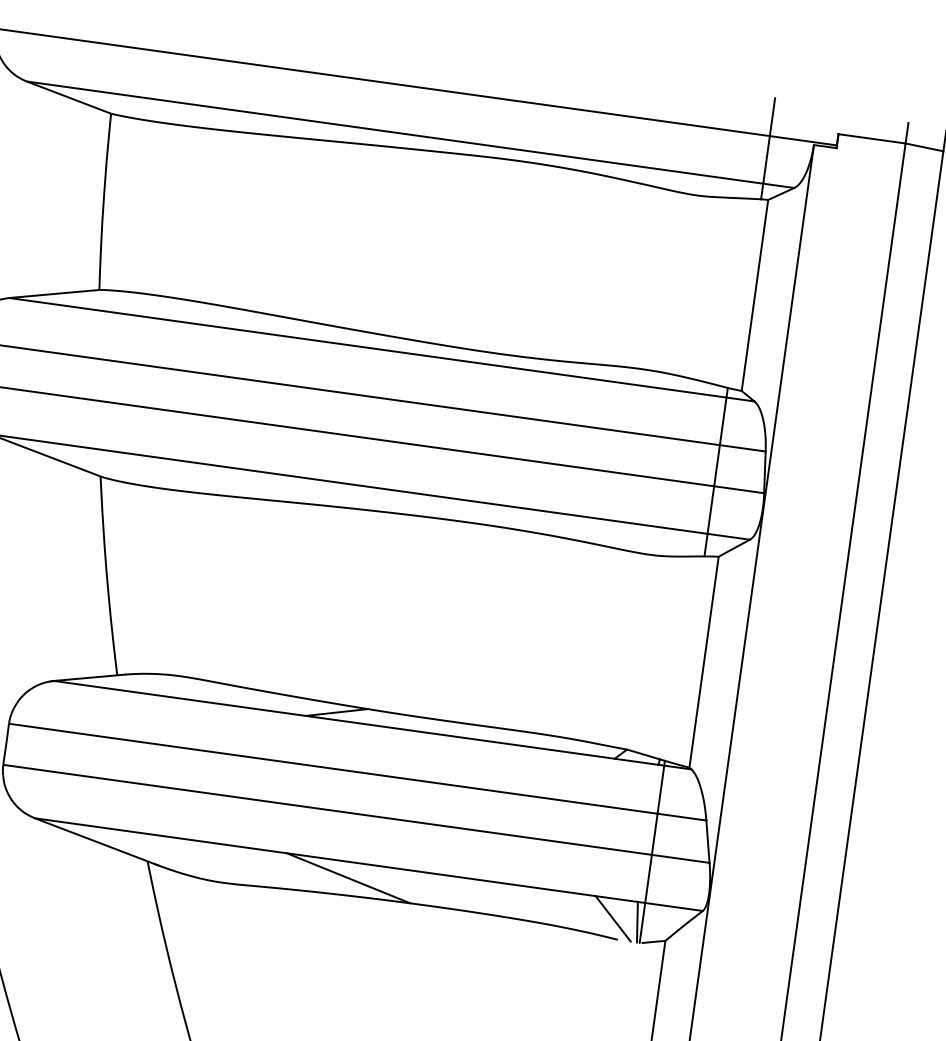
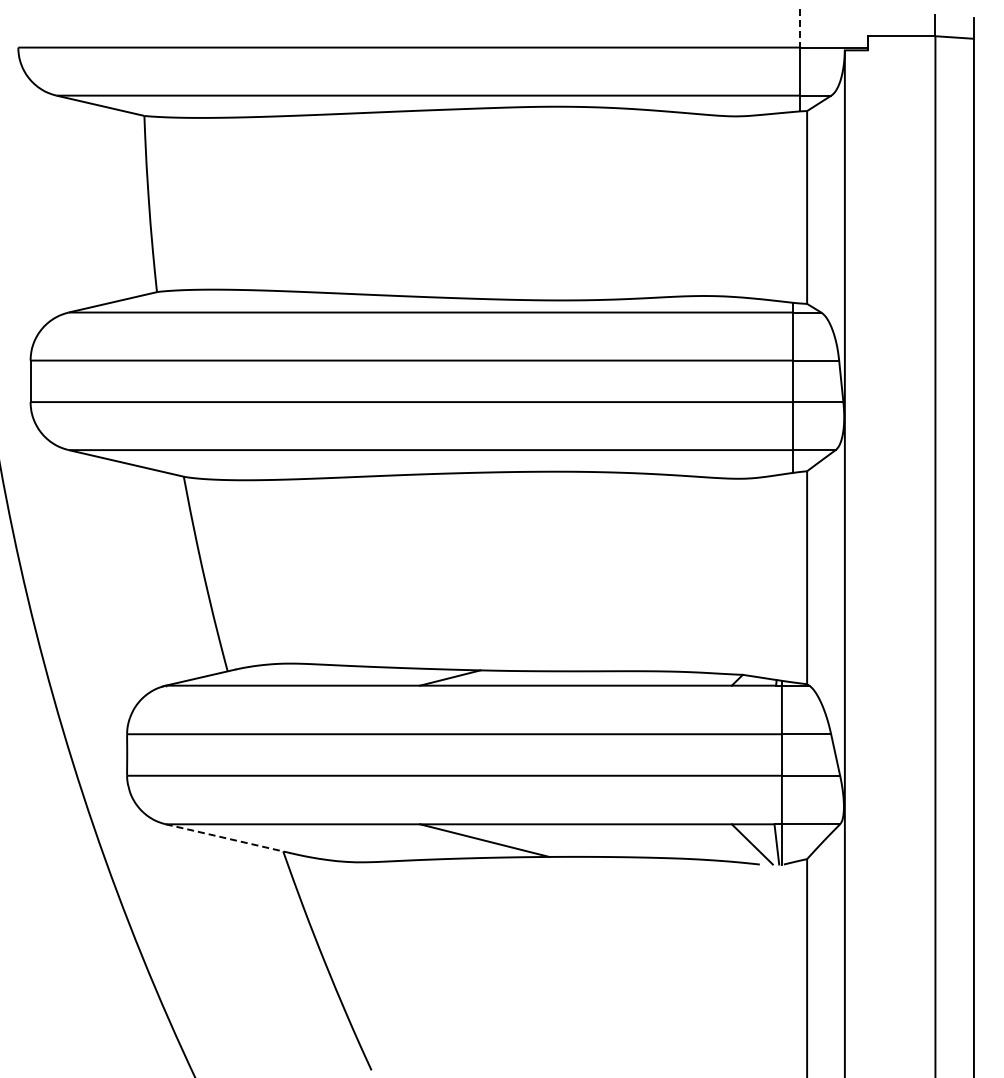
line: (772, 117) -> (799, 28), solid -> dashed
line: (96, 842) -> (230, 839), solid -> dashed

